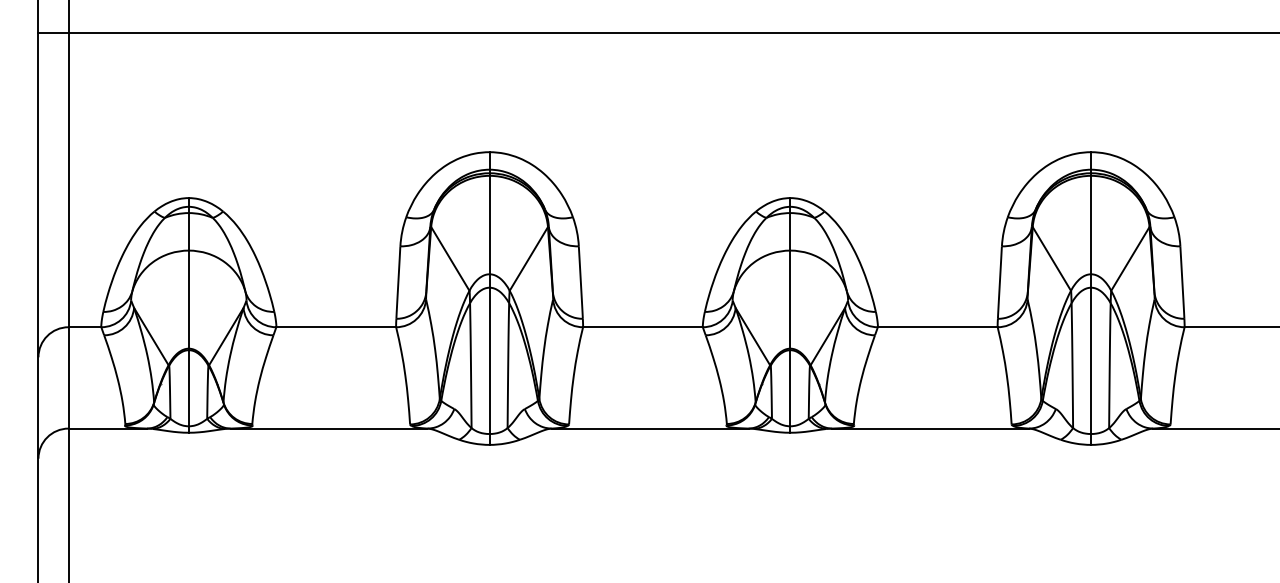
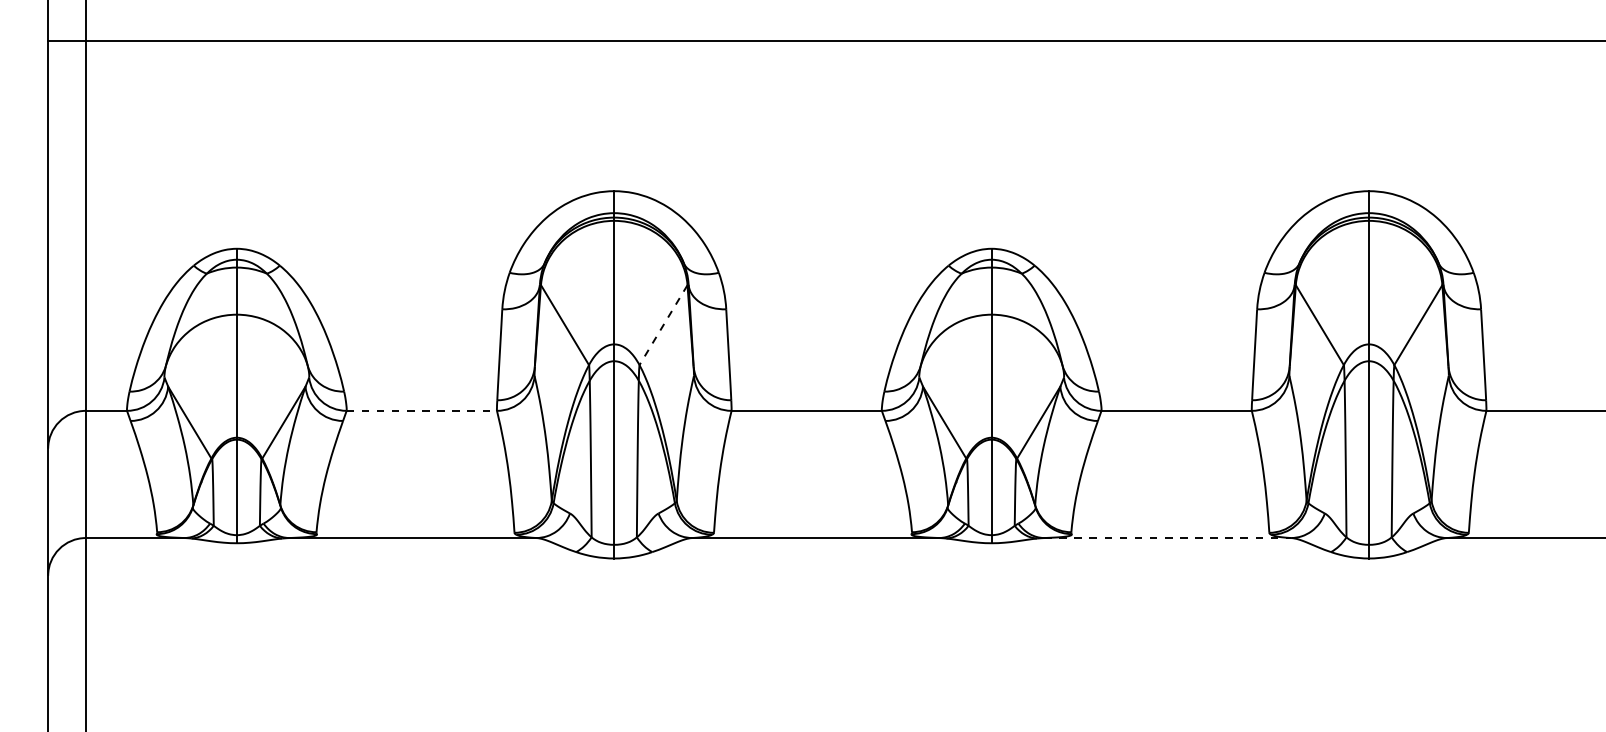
line: (528, 259) -> (663, 325), solid -> dashed
line: (336, 326) -> (422, 410), solid -> dashed
line: (931, 428) -> (1168, 538), solid -> dashed

